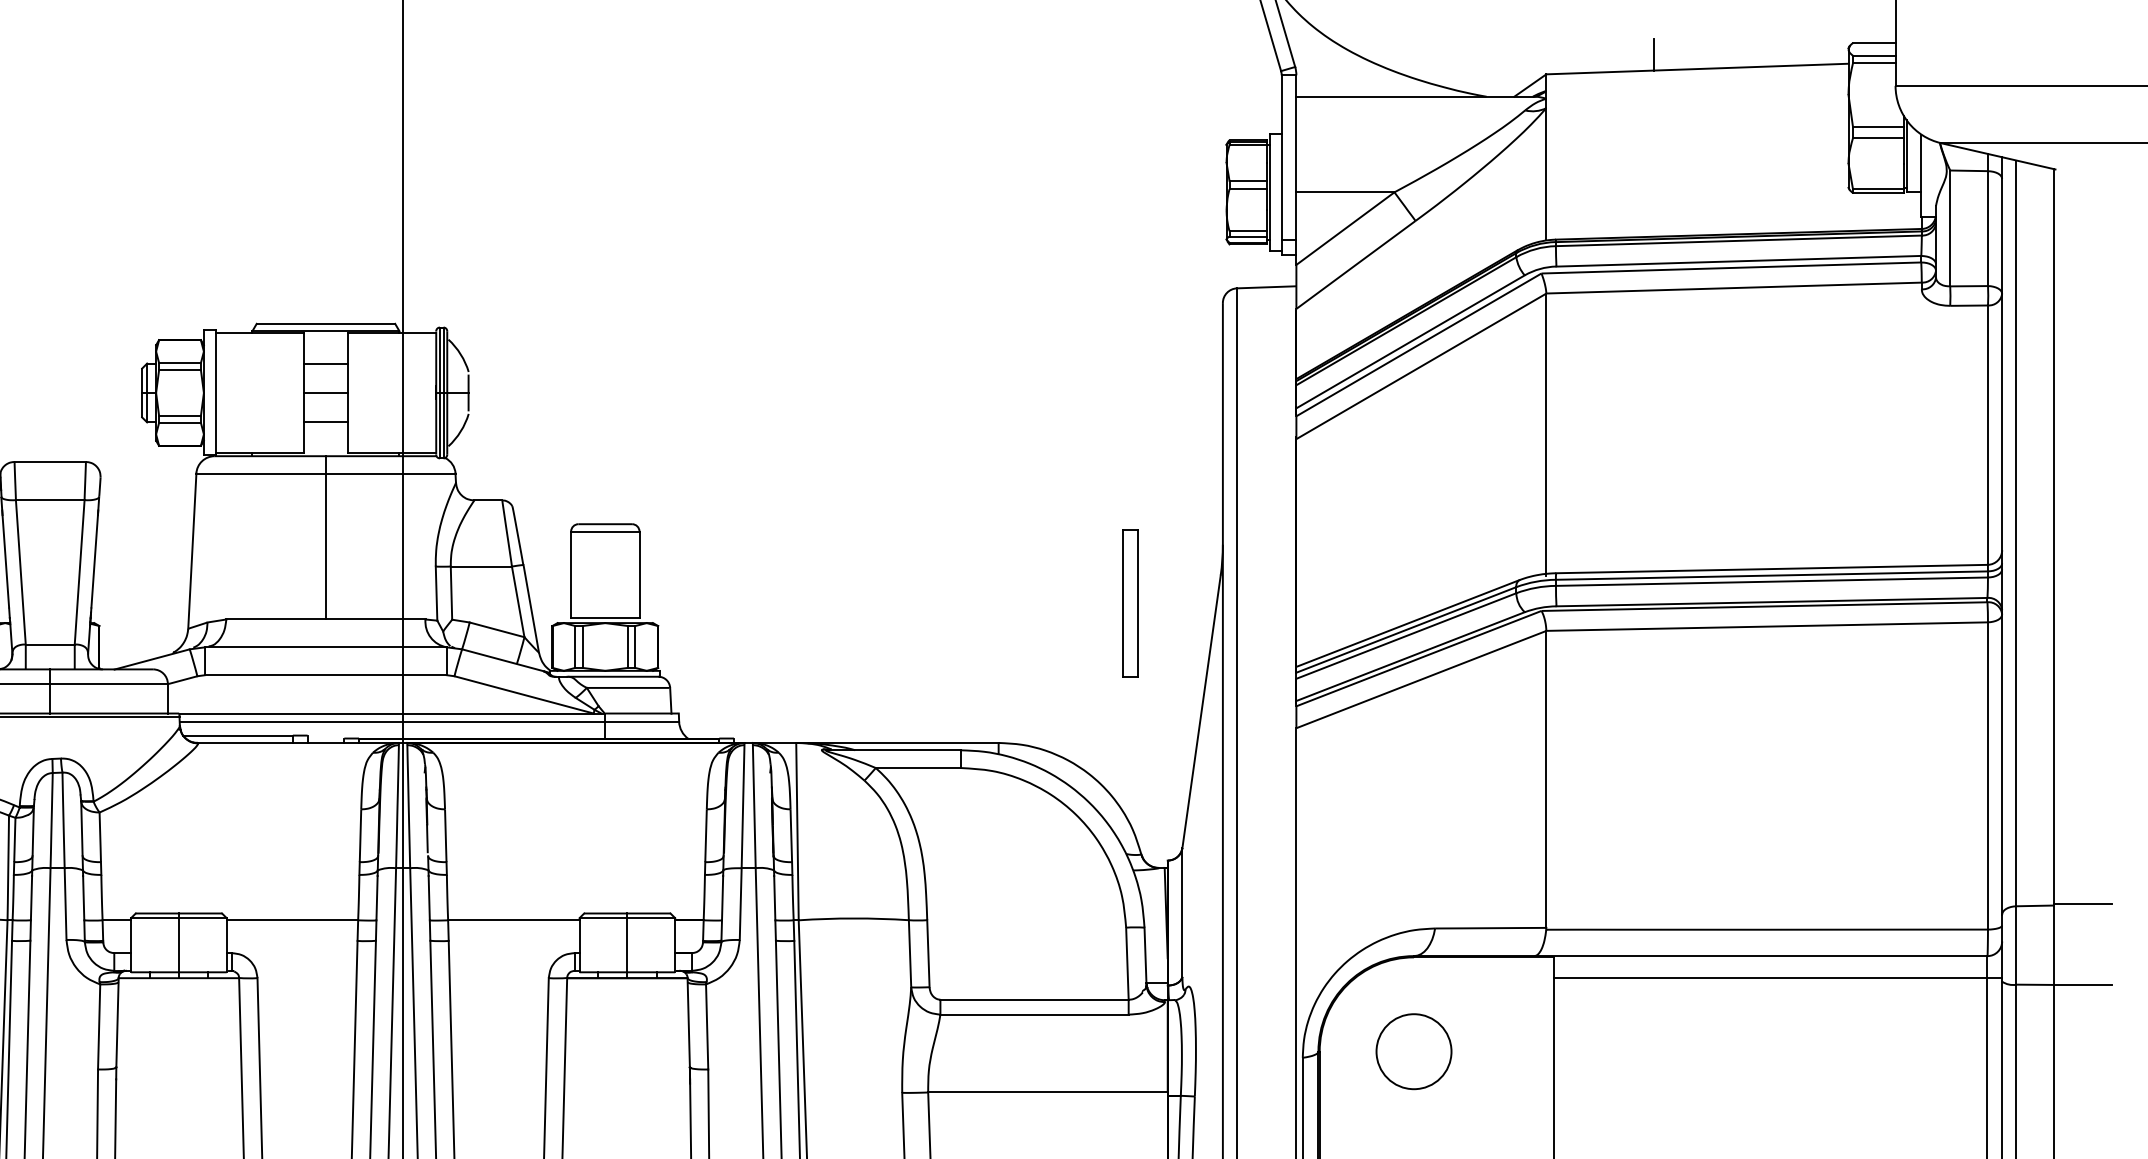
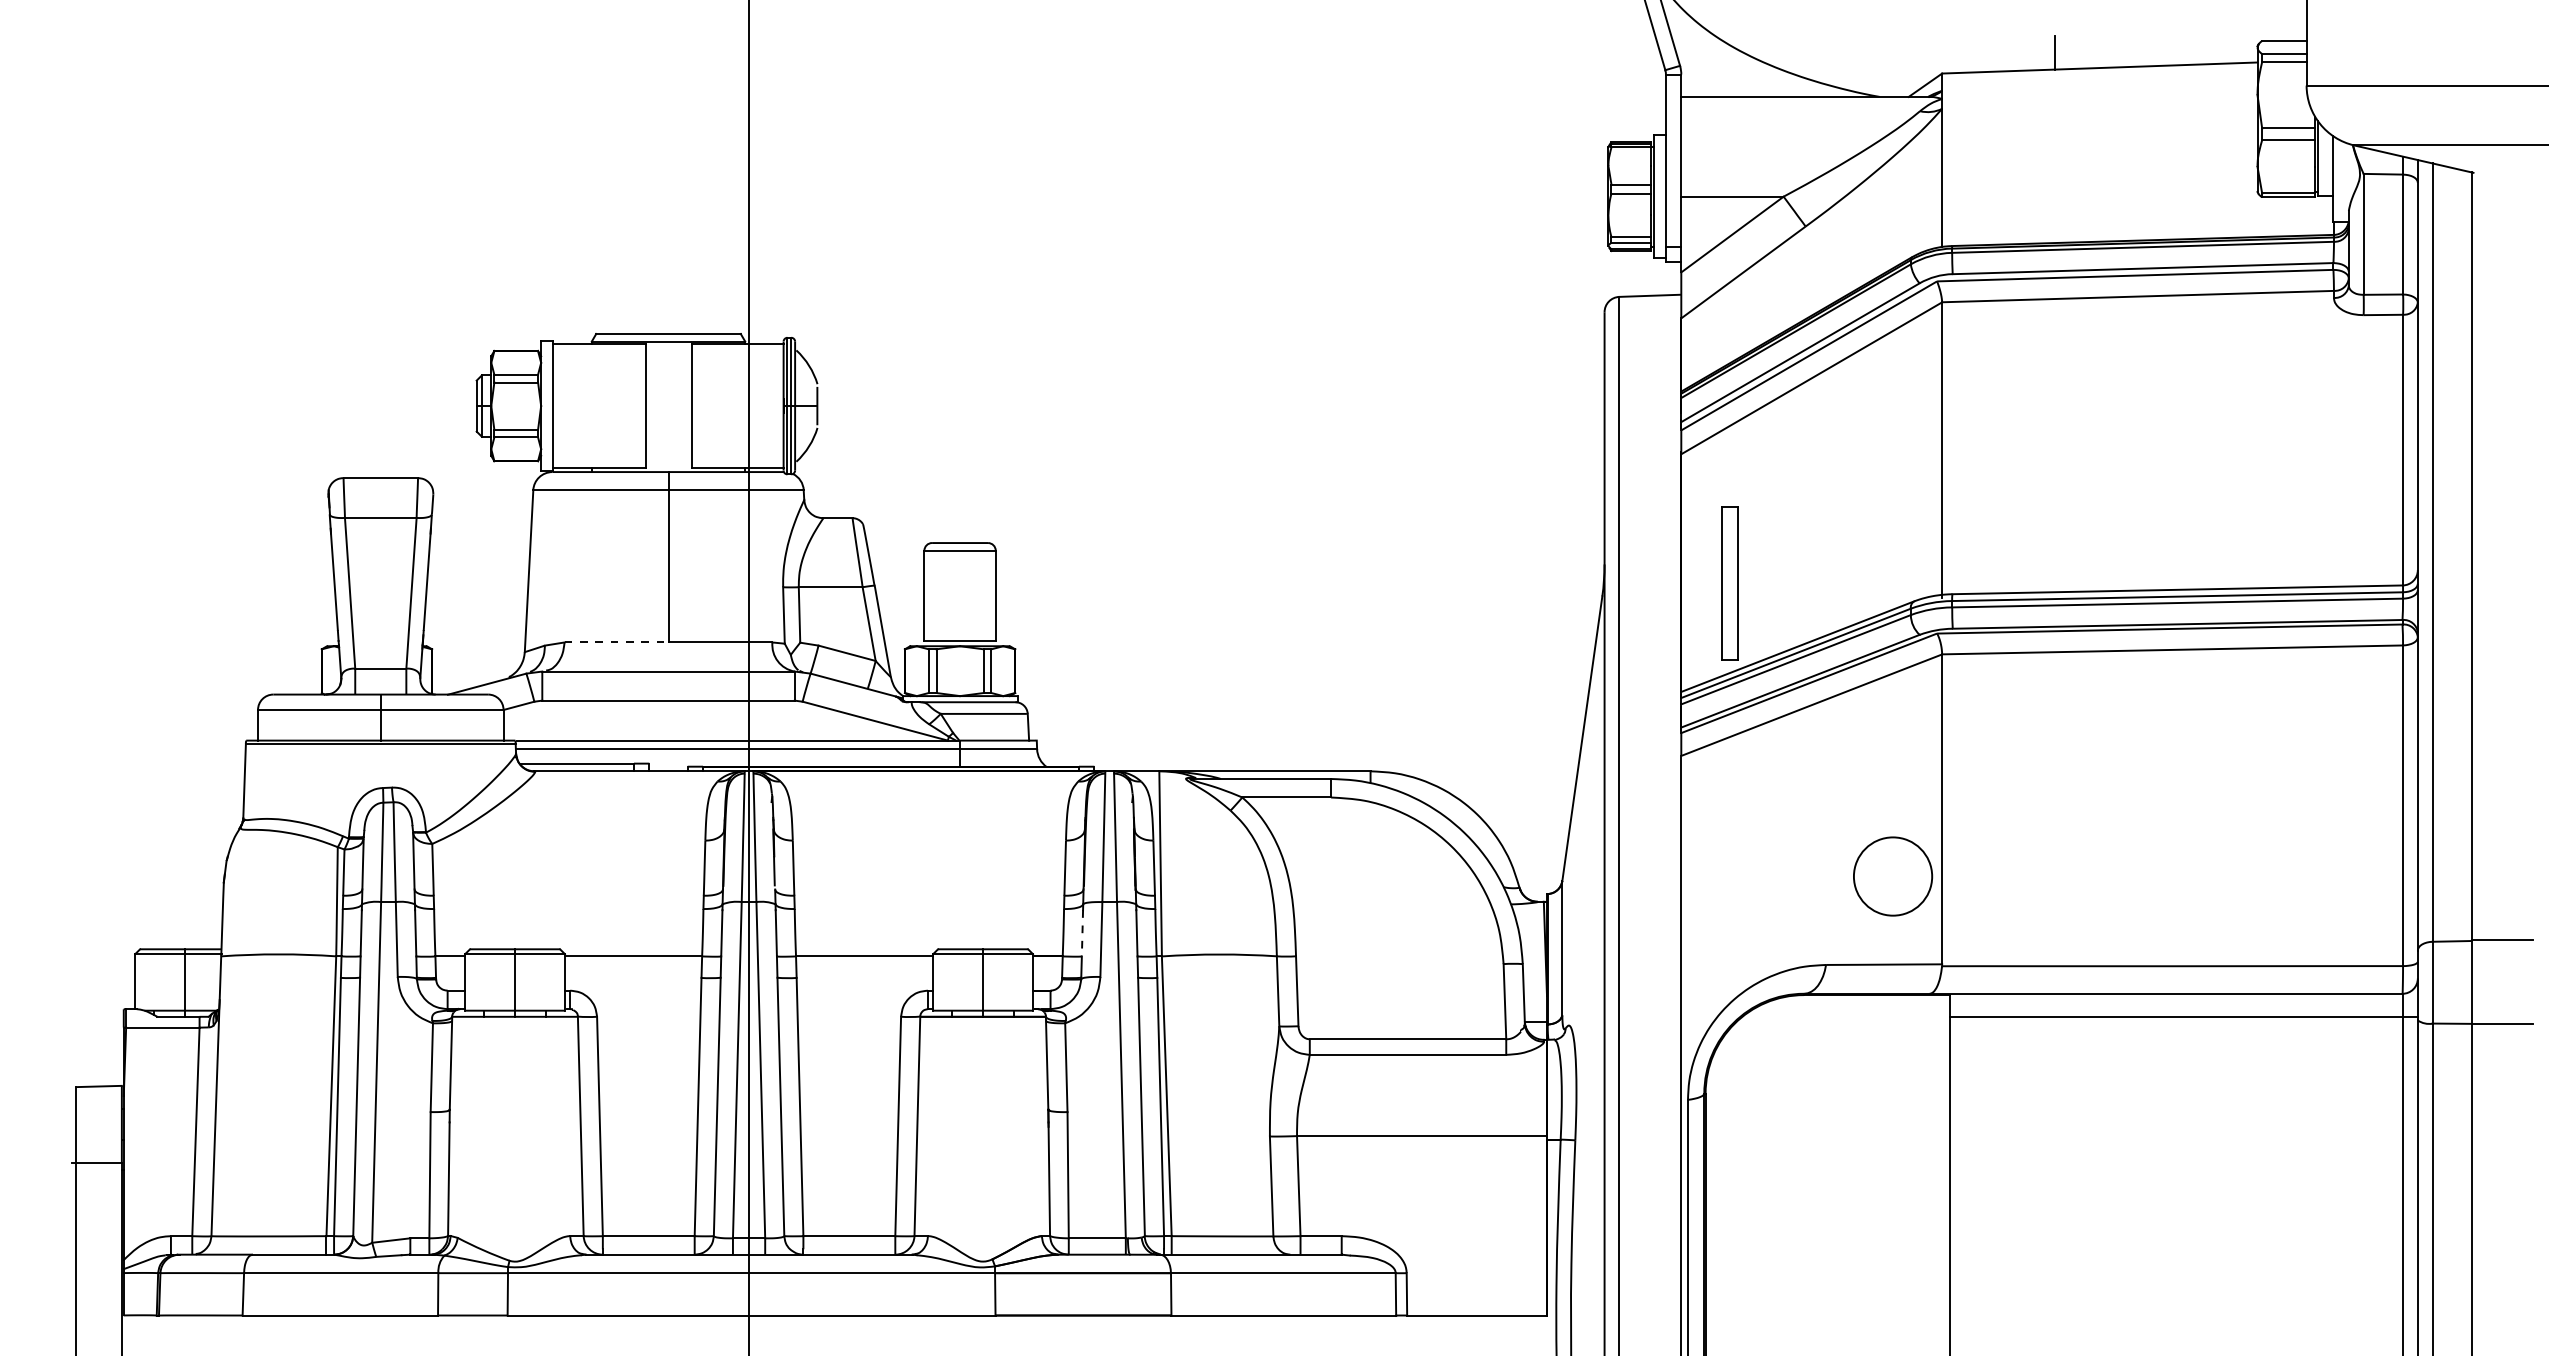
line: (325, 363) -> (668, 375), removed
line: (325, 393) -> (668, 406), removed
line: (325, 422) -> (668, 436), removed
part: (1129, 603) -> (1729, 583), moved
line: (276, 619) -> (616, 642), solid -> dashed
line: (722, 898) -> (1082, 933), solid -> dashed
circle: (1414, 1051) -> (1893, 876), moved

